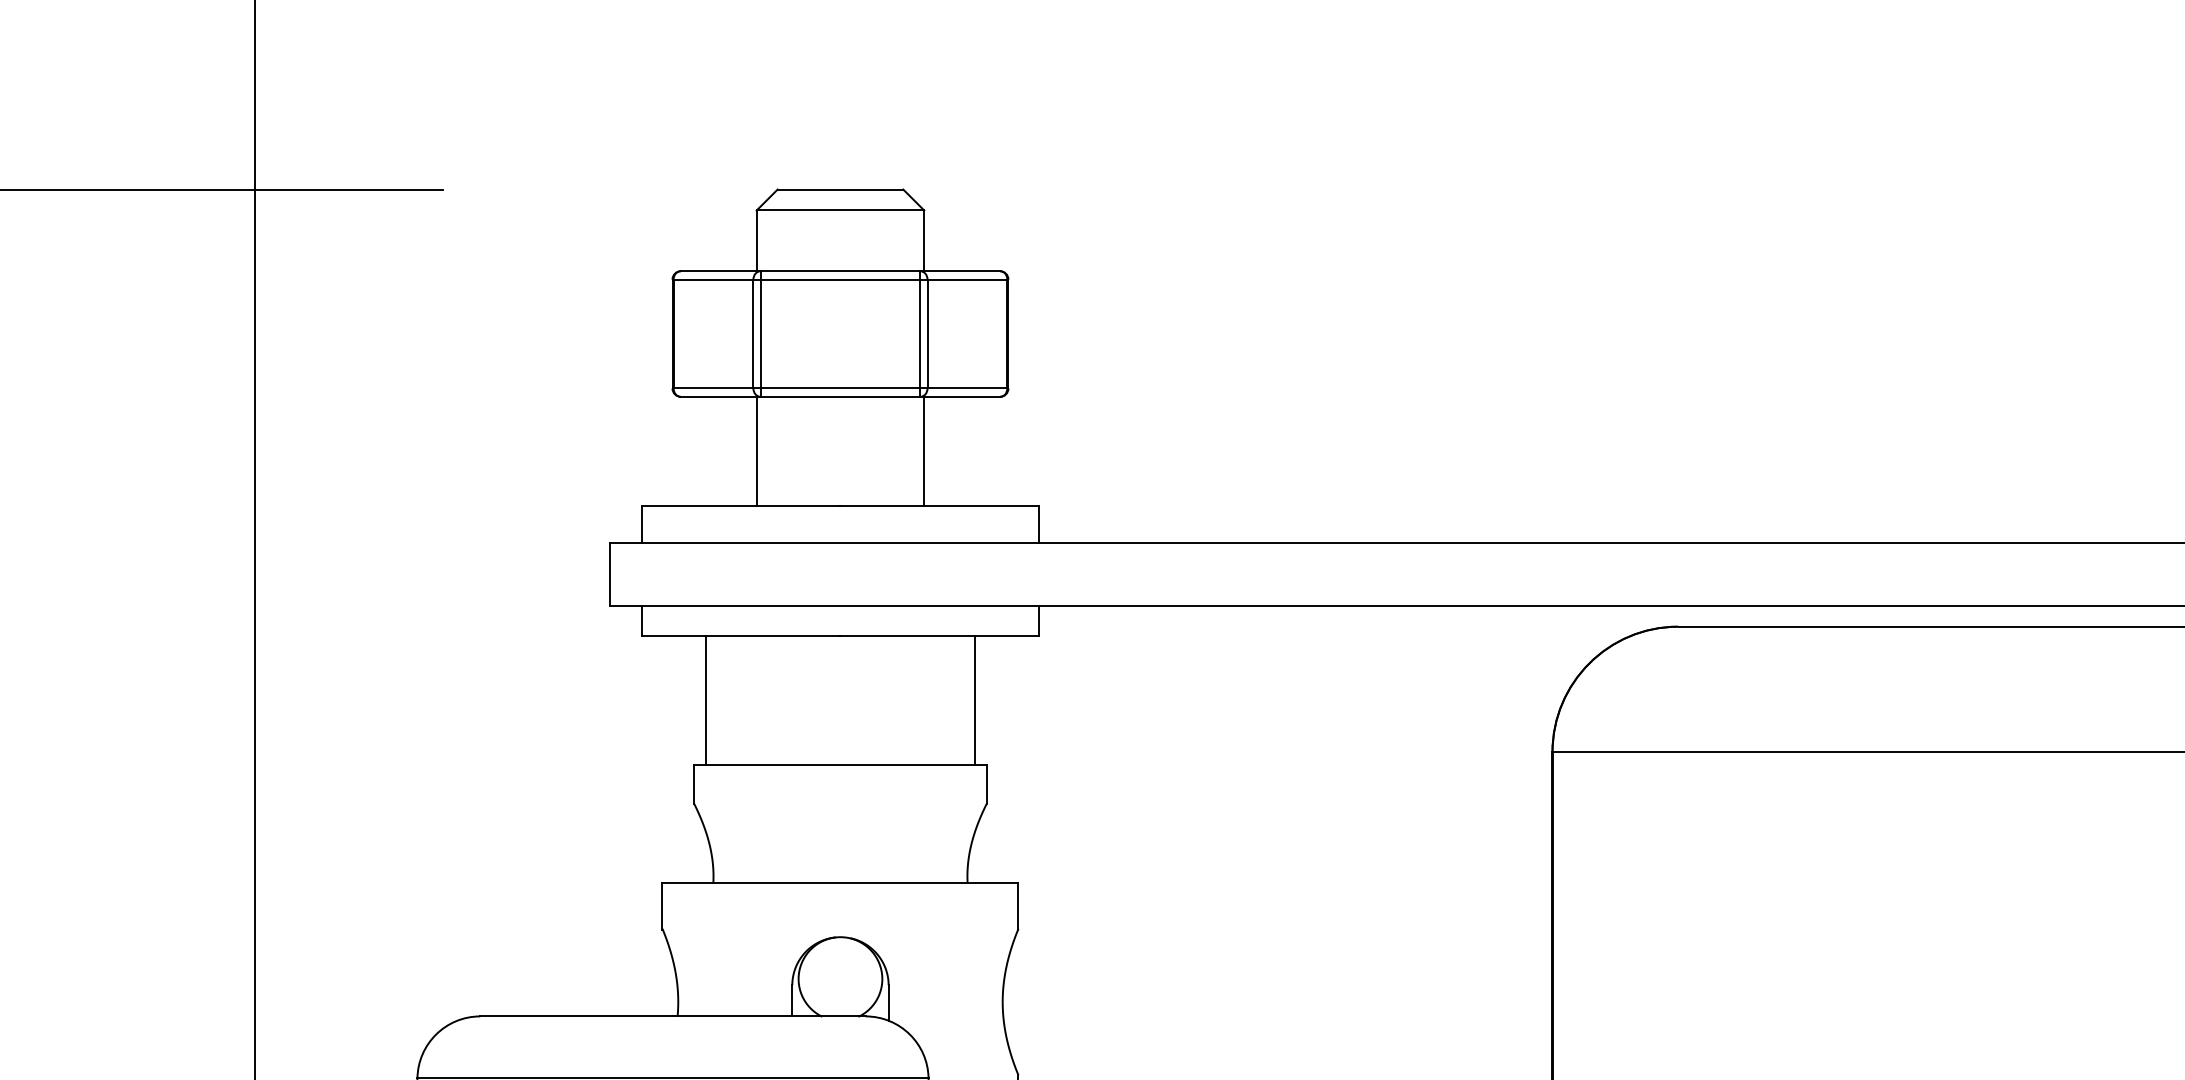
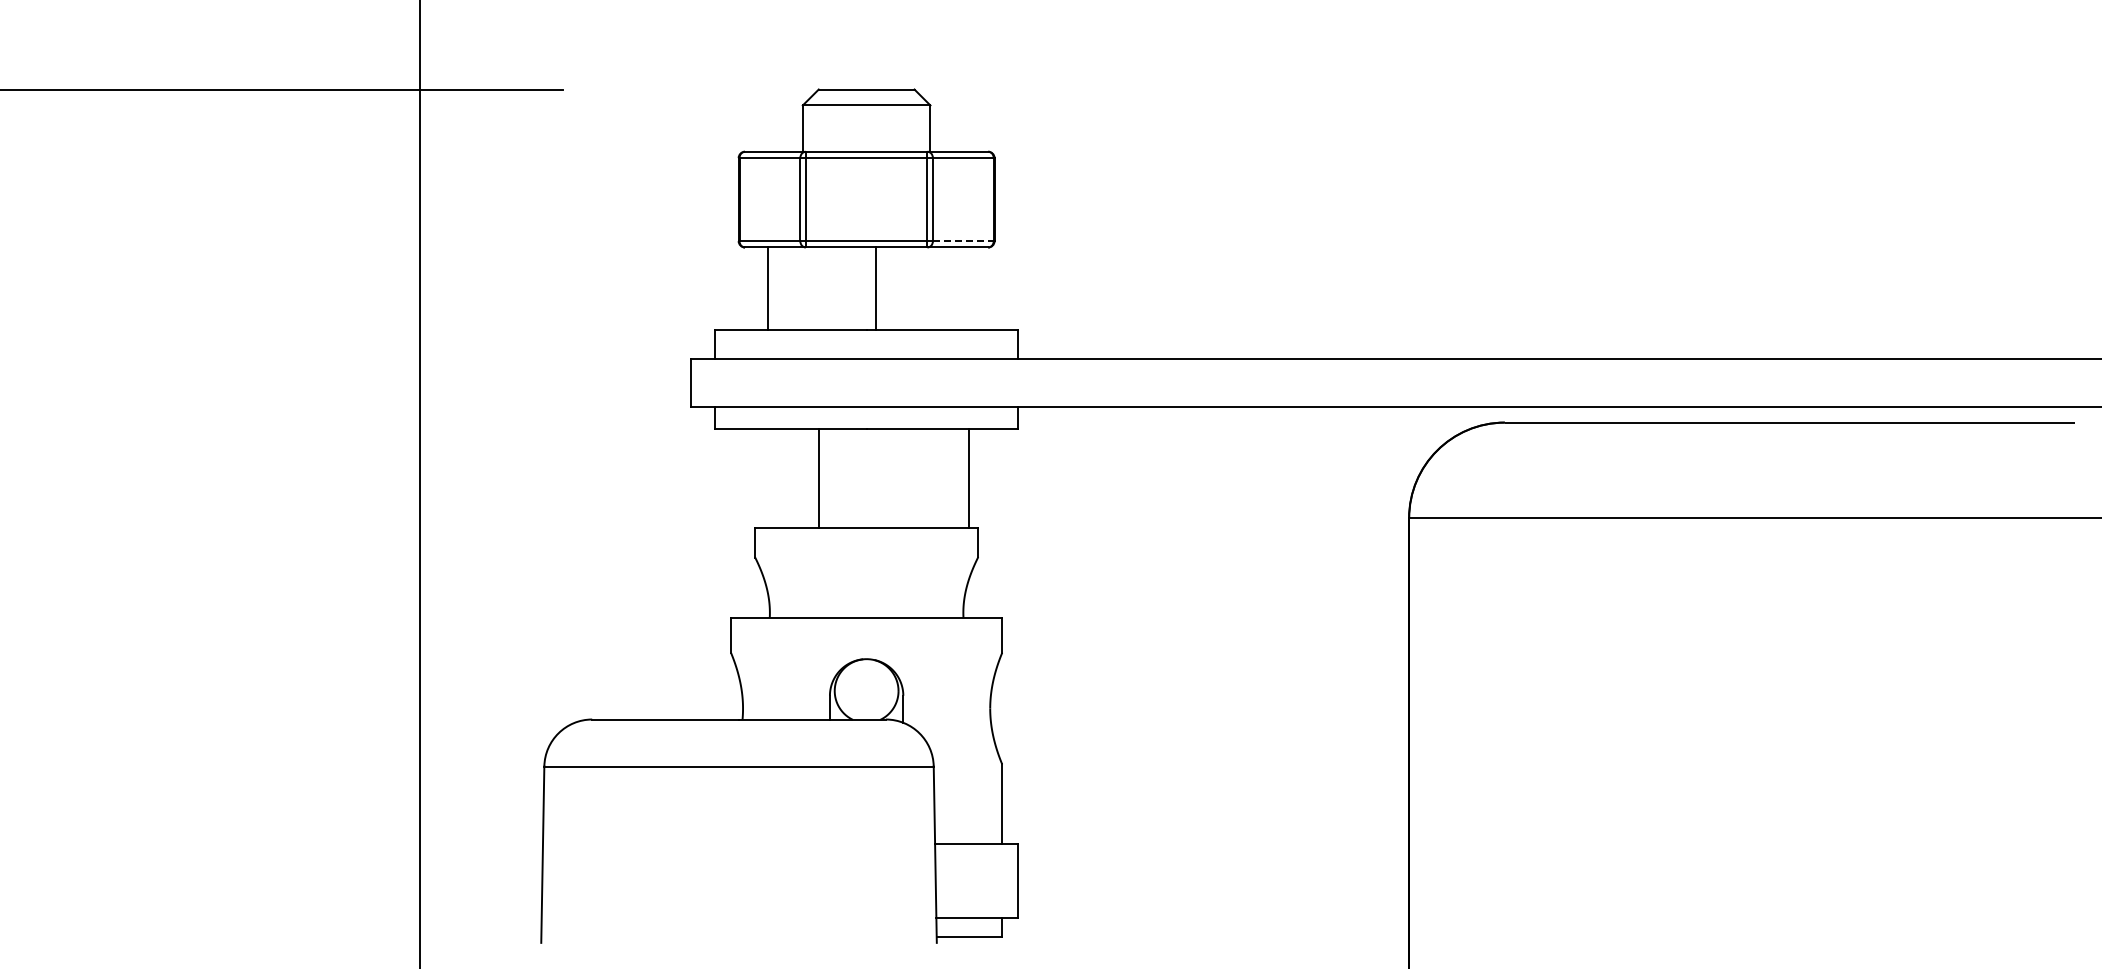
line: (967, 389) -> (963, 241), solid -> dashed
line: (756, 450) -> (767, 288), moved
line: (924, 450) -> (876, 288), moved
line: (706, 700) -> (818, 478), moved

